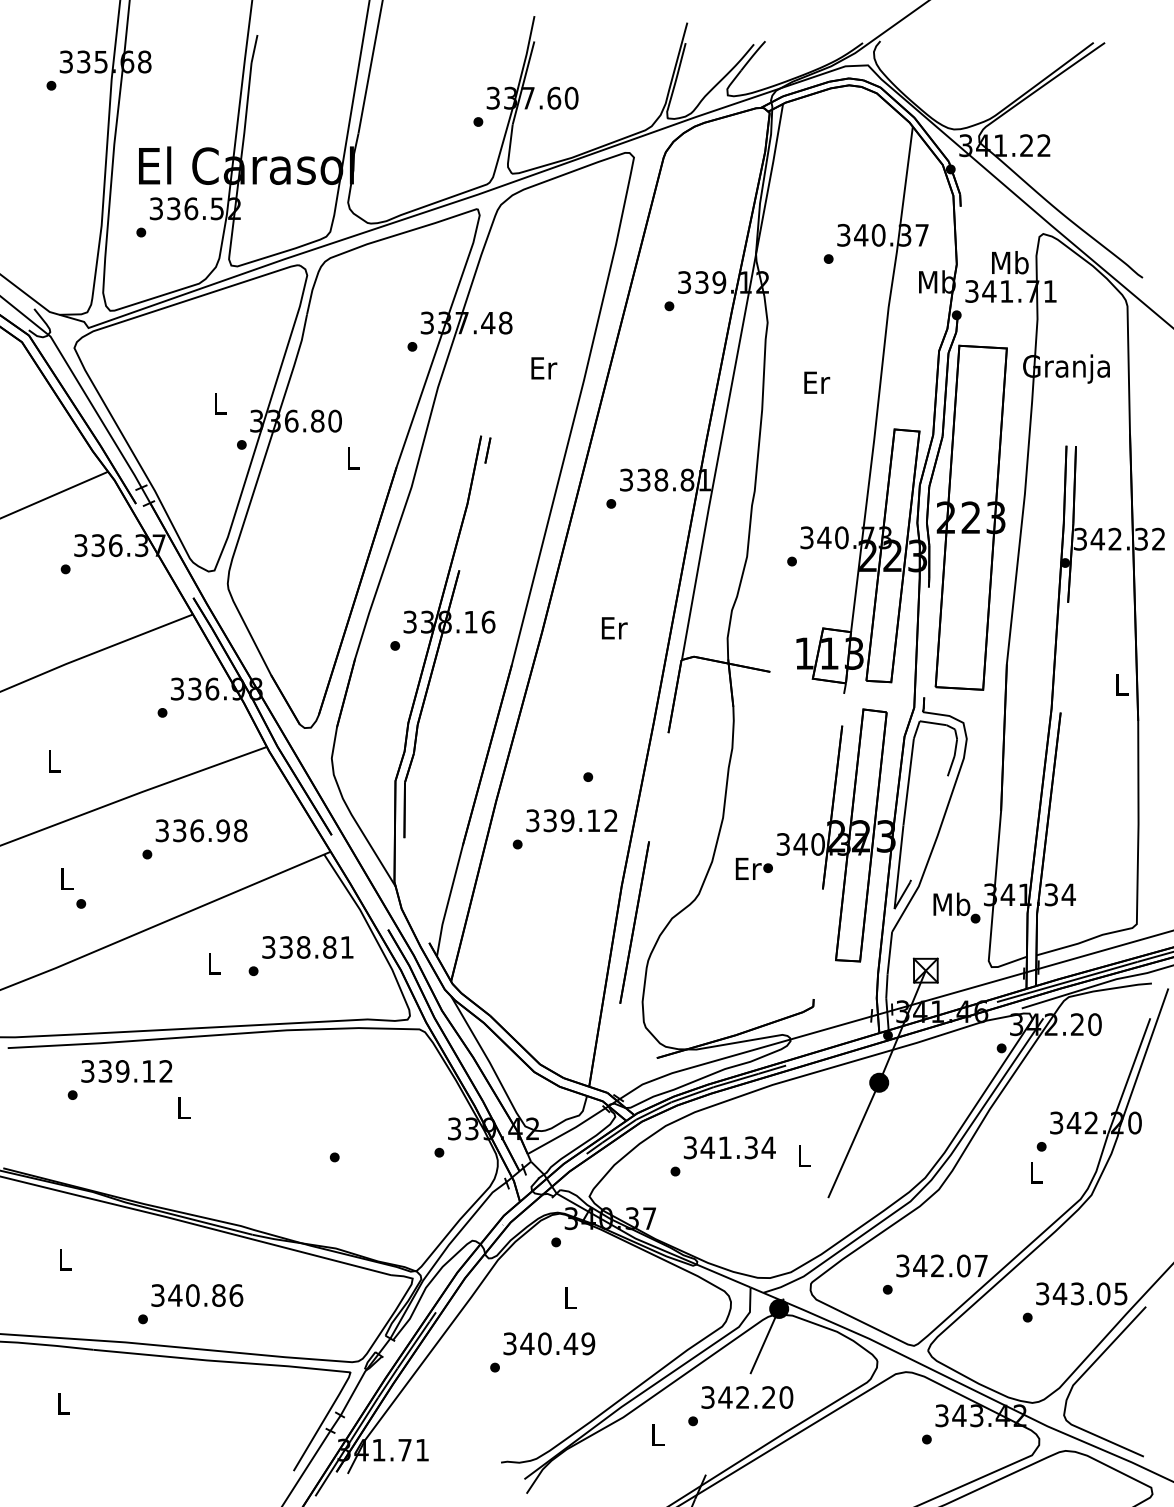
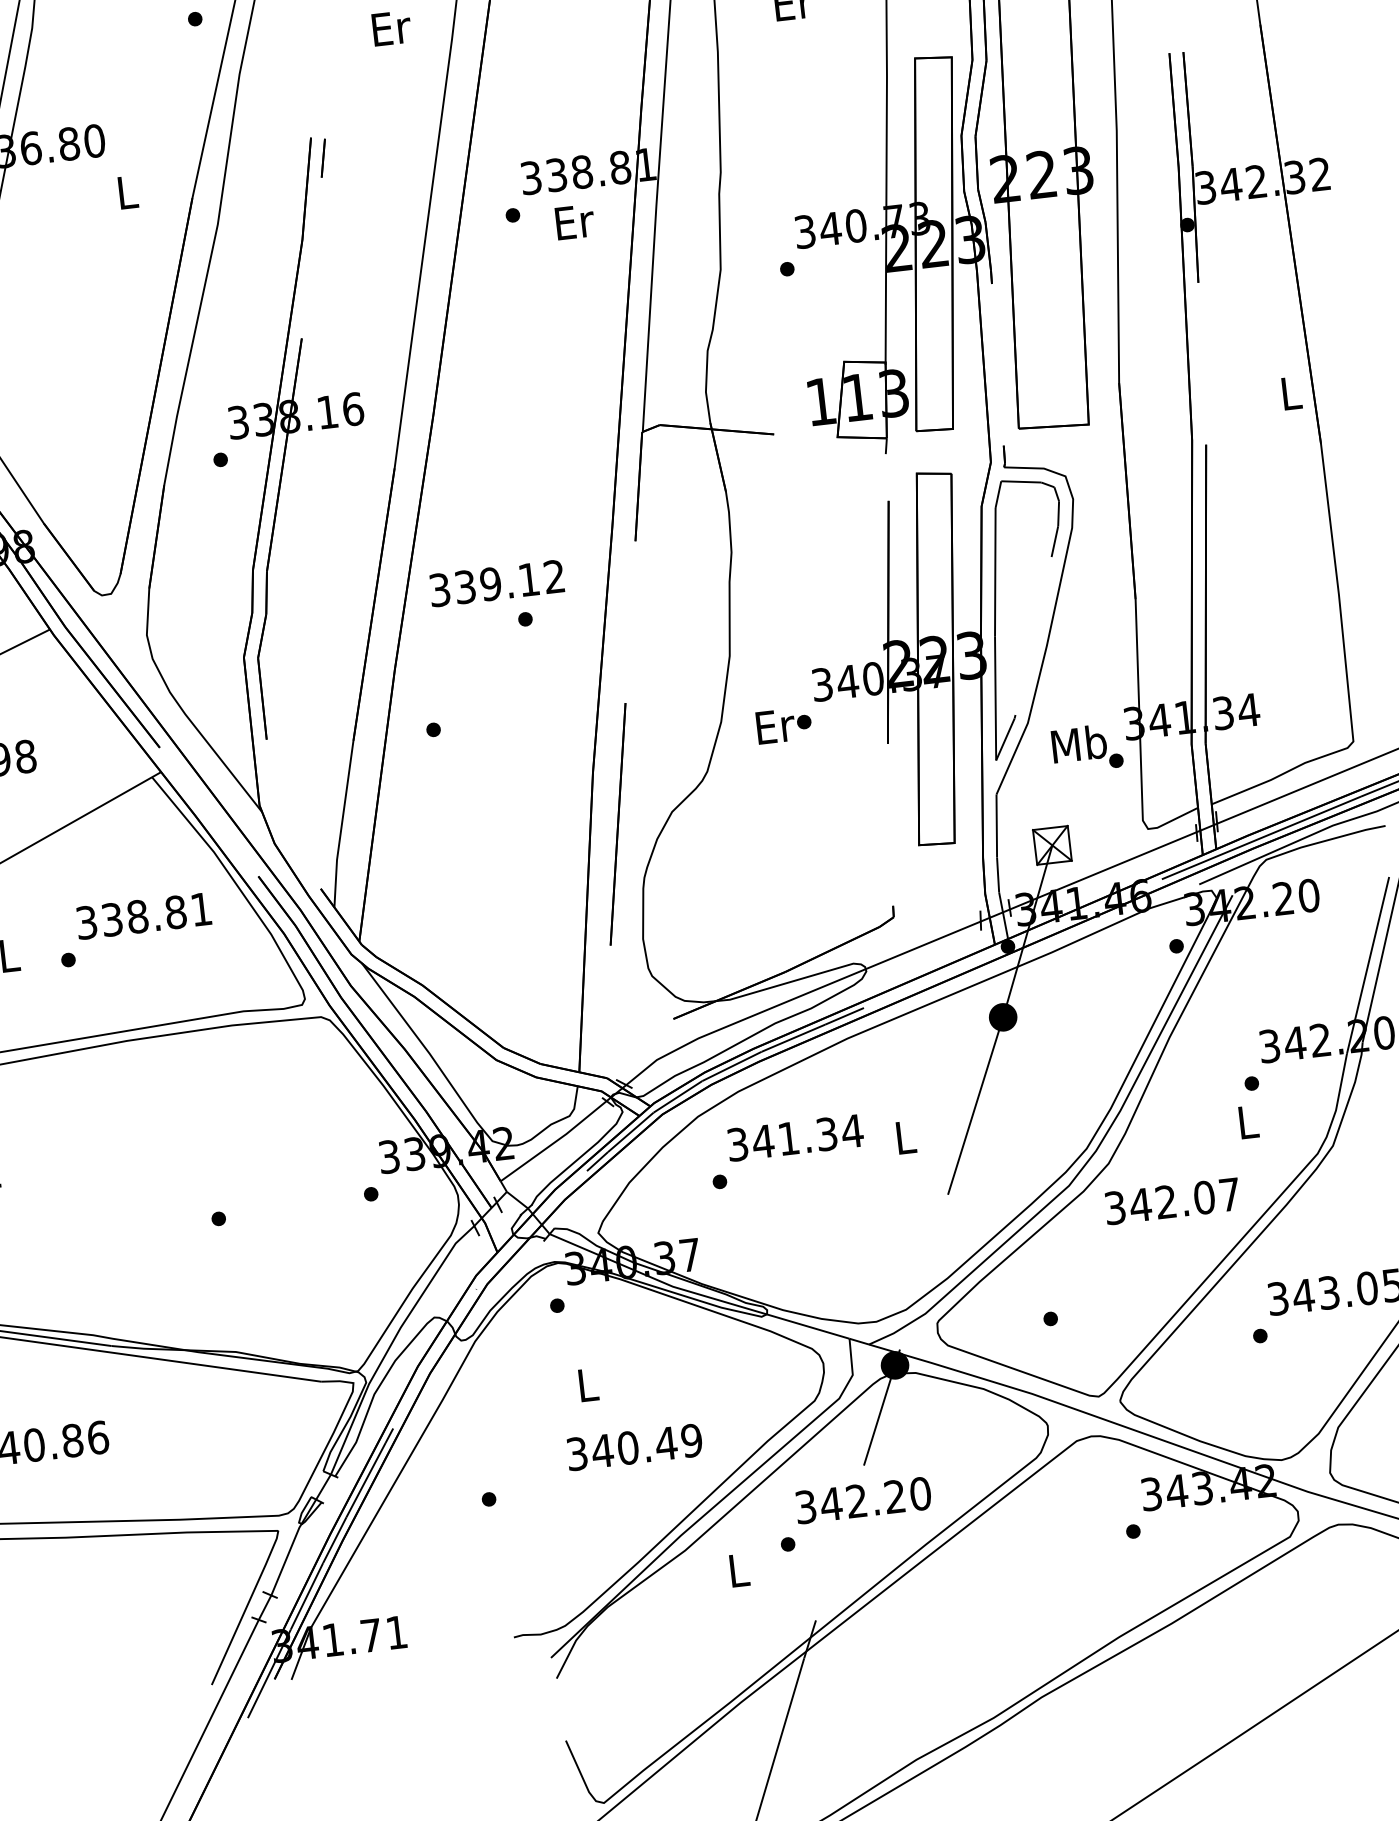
text: (614, 628) -> (574, 222), moved
text: (571, 820) -> (496, 583), moved
text: (941, 1265) -> (1171, 1200), moved
text: (549, 1343) -> (634, 1446), moved

